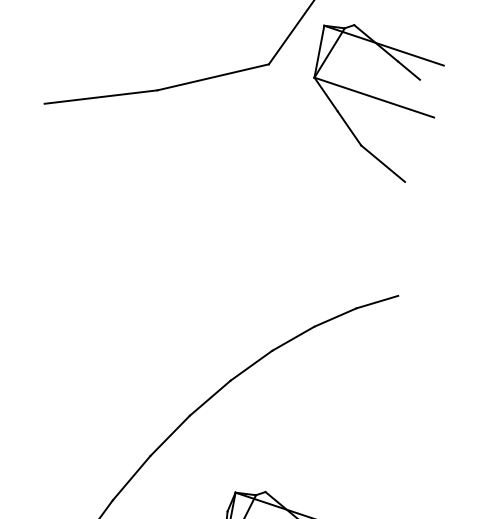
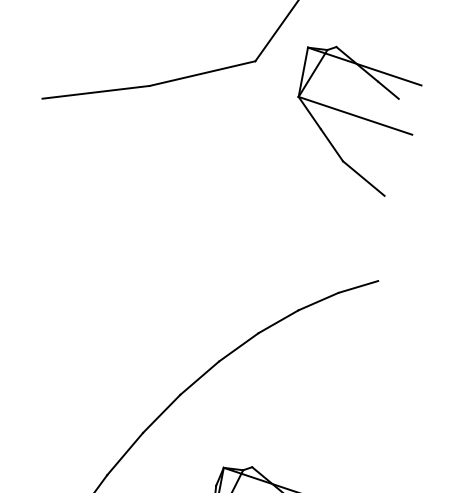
part: (378, 102) -> (359, 120), moved

